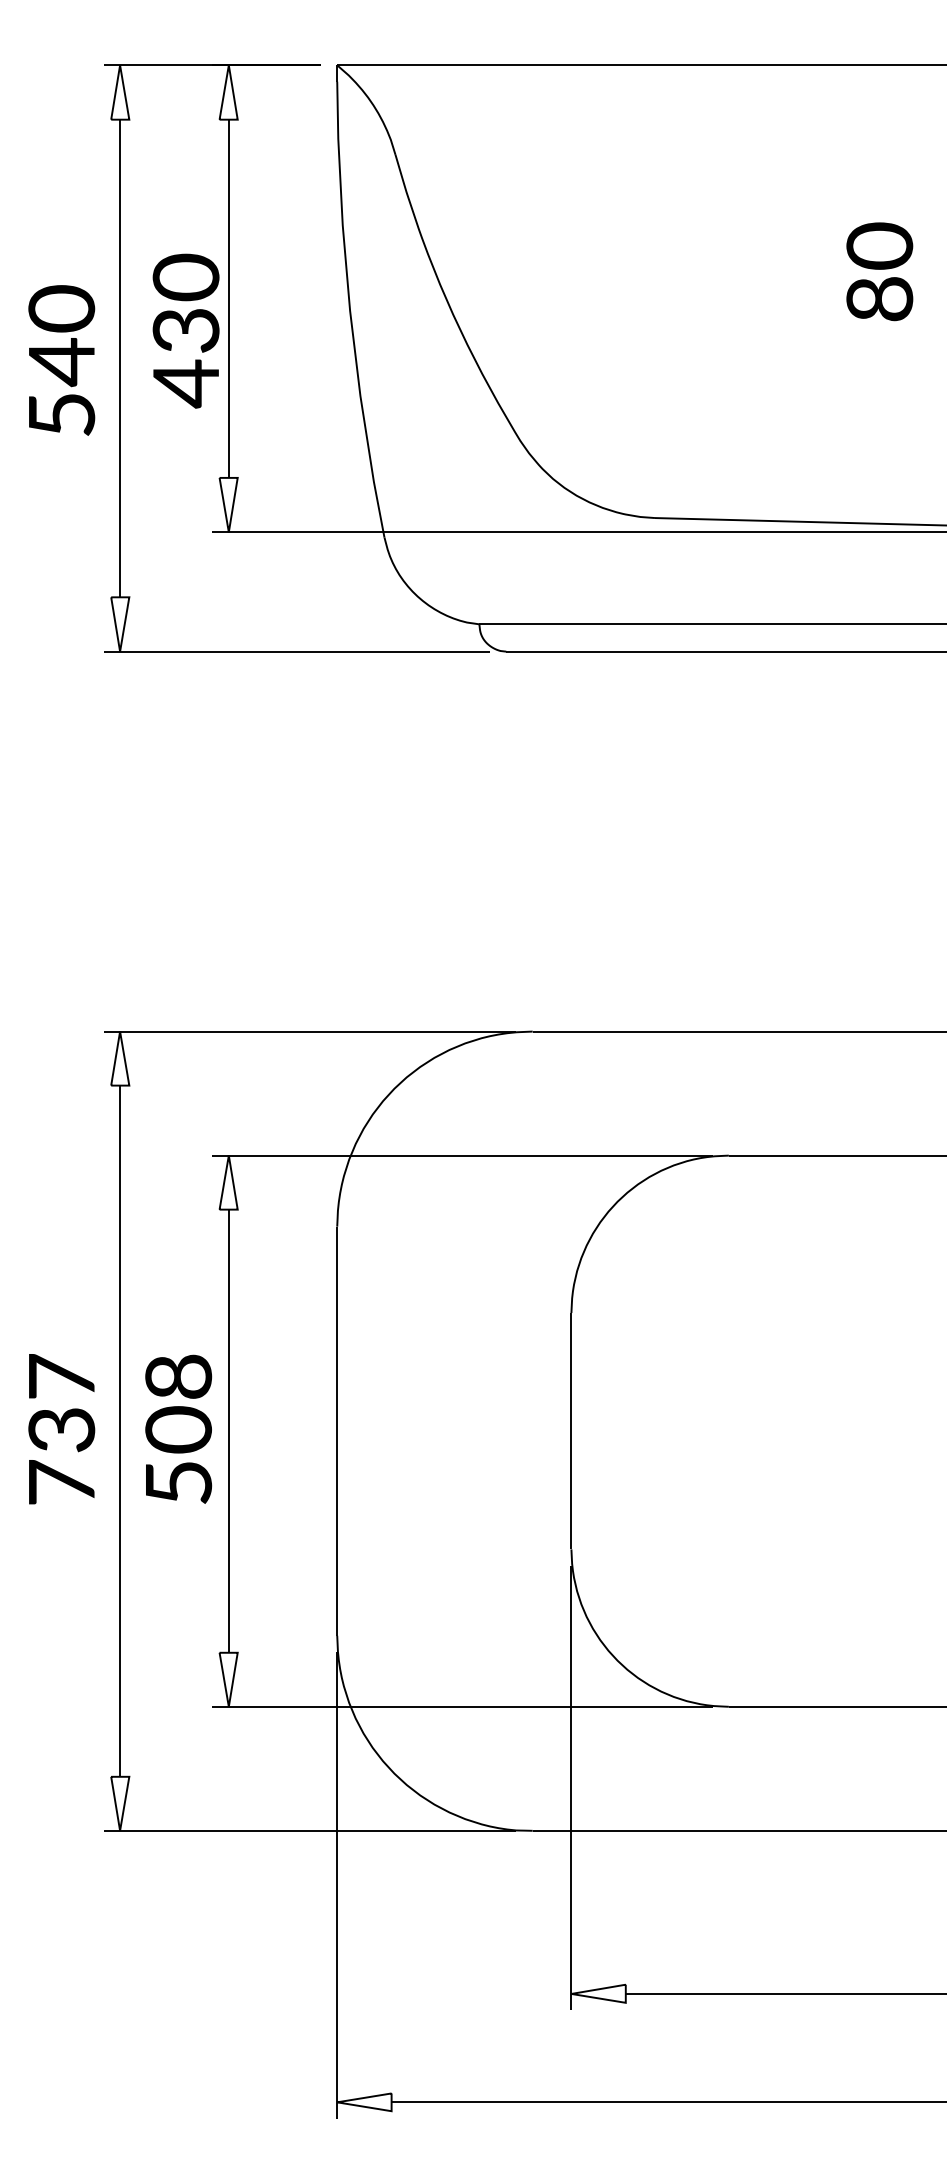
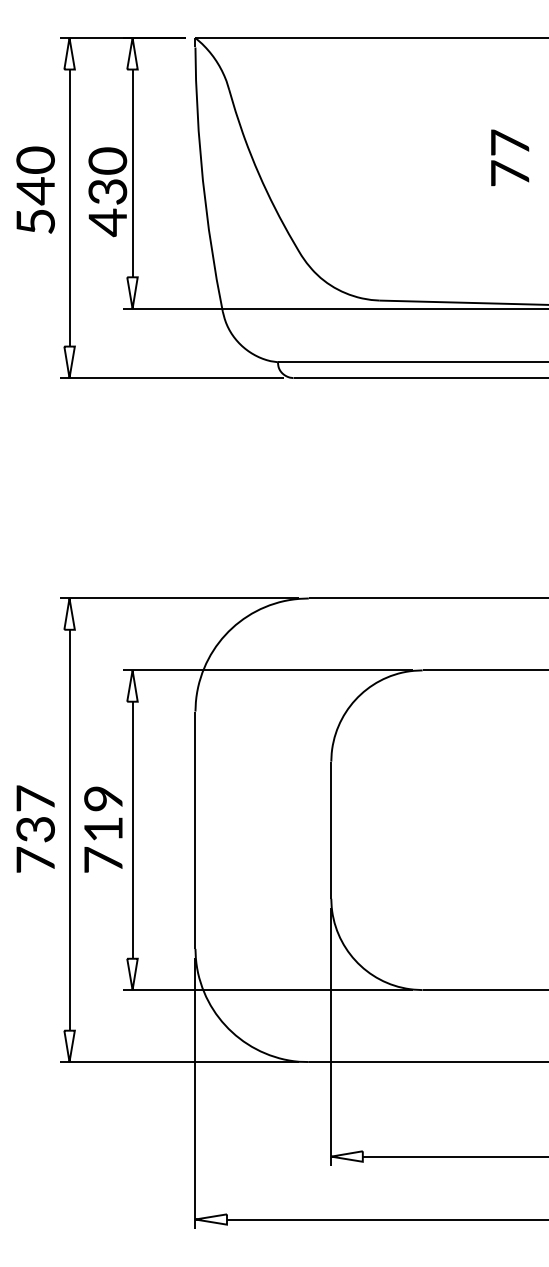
text: (878, 271) -> (509, 157), 80 -> 77
text: (61, 359) -> (35, 189), moved
text: (178, 1429) -> (103, 829), 508 -> 719

